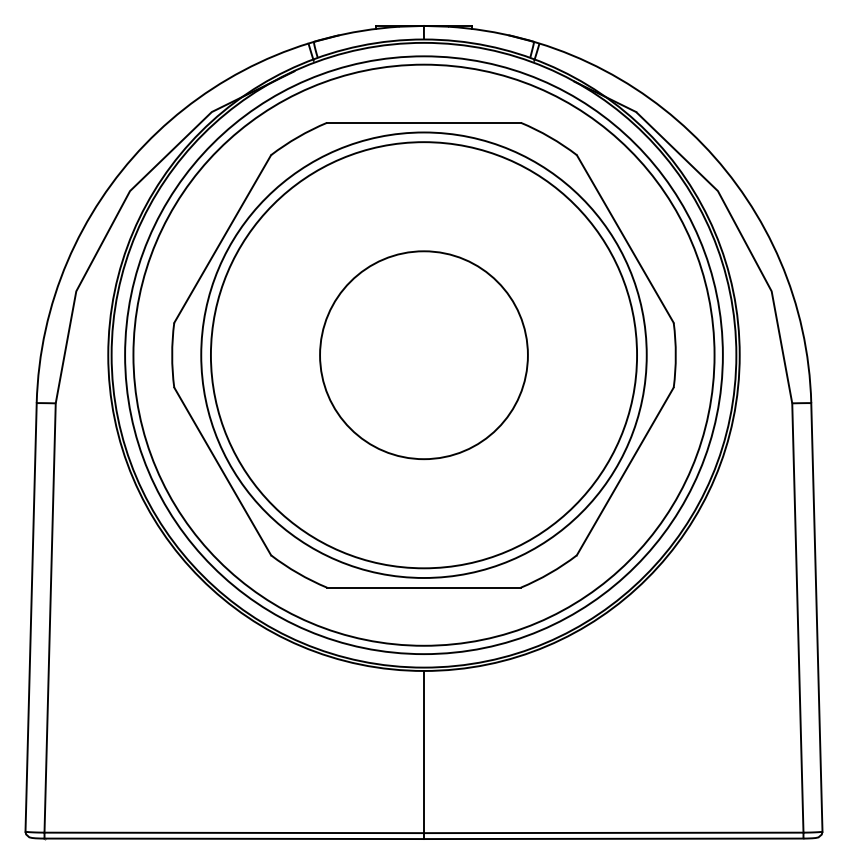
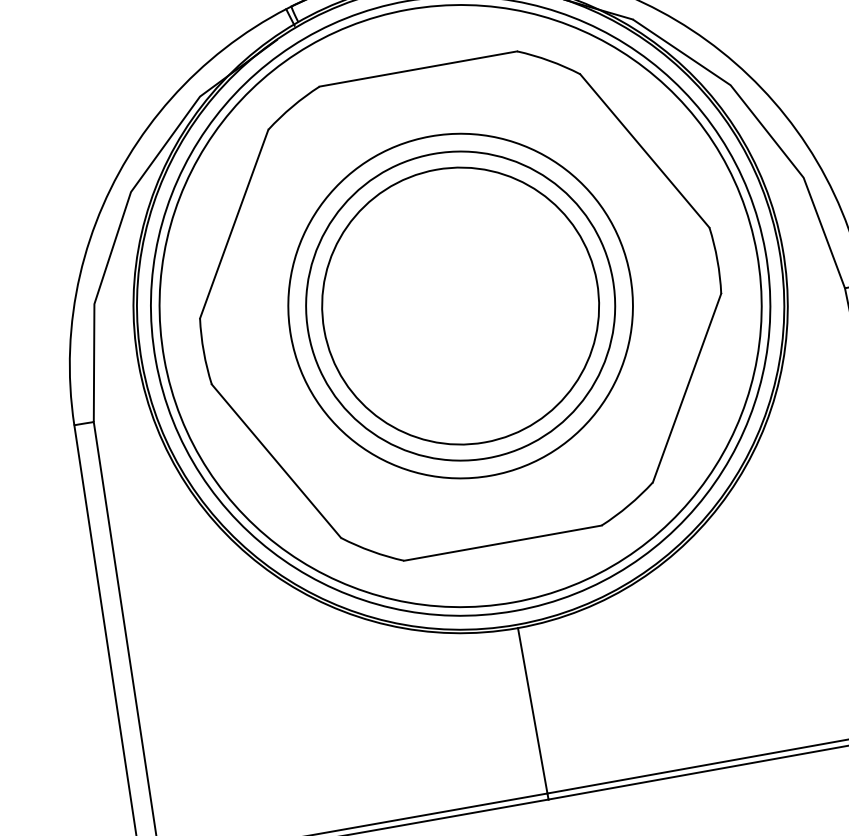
circle: (423, 355) -> (460, 306), size x0.6
circle: (423, 355) -> (460, 306), size x0.7
circle: (423, 355) -> (460, 306), size x1.6

